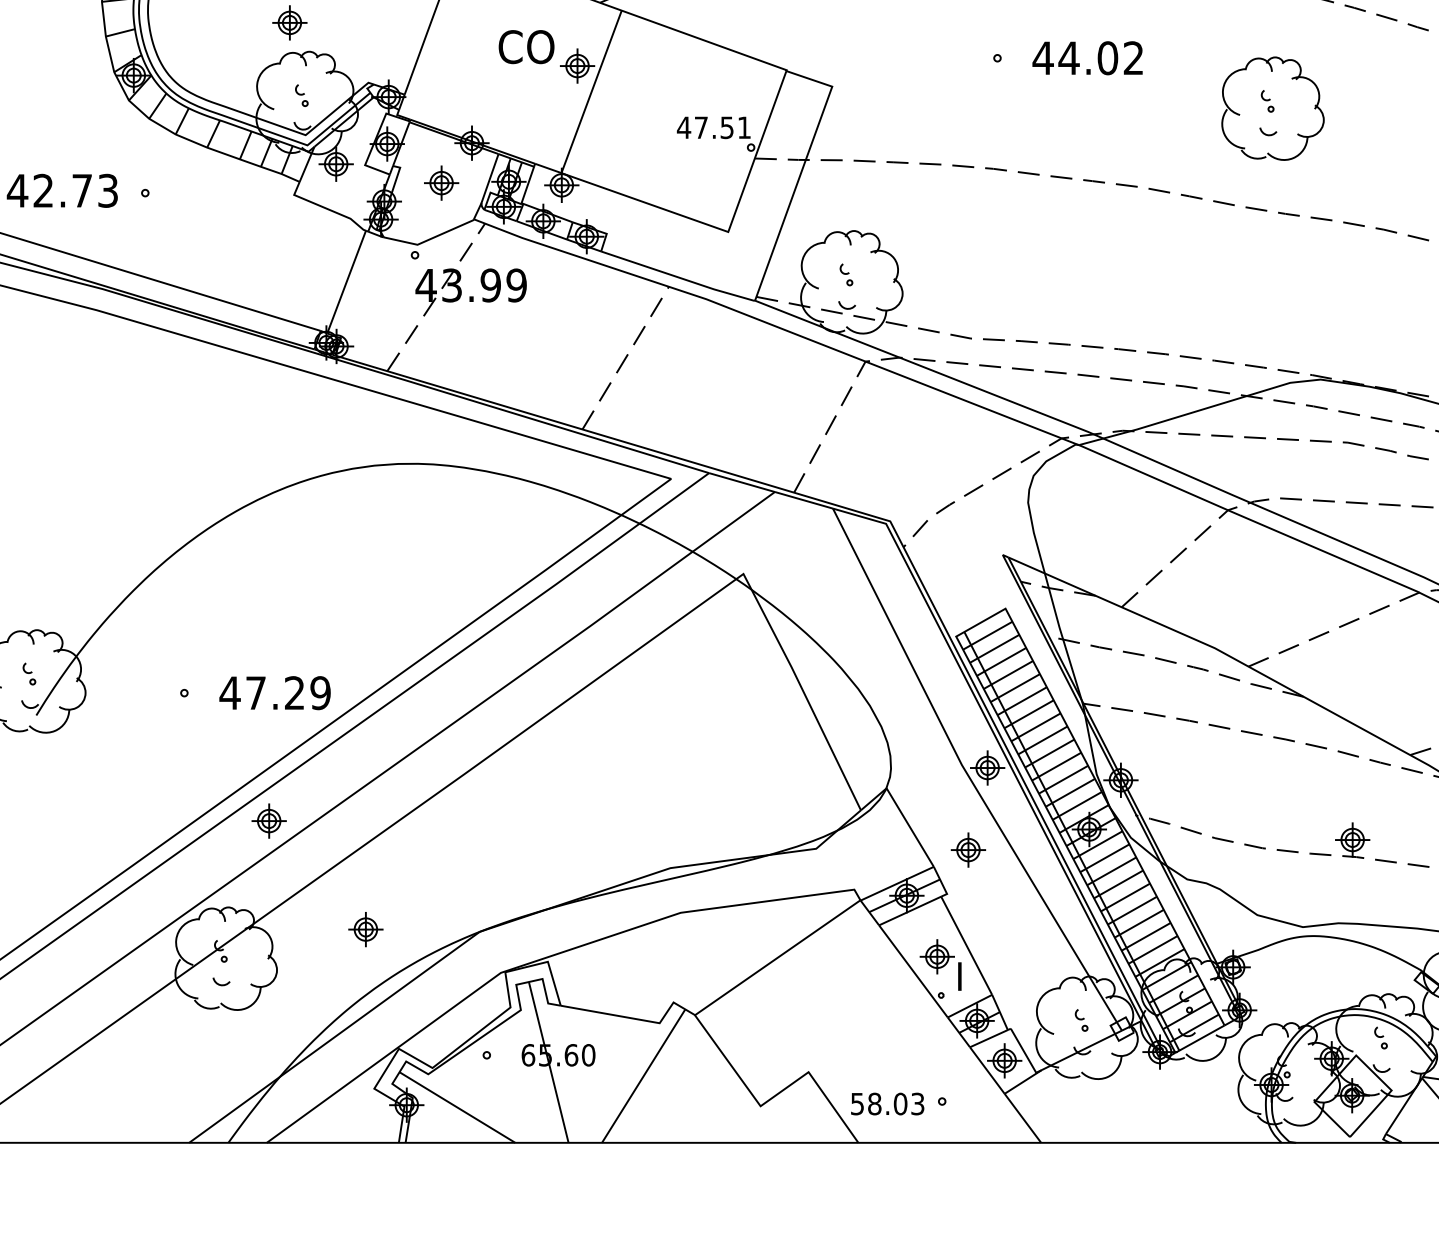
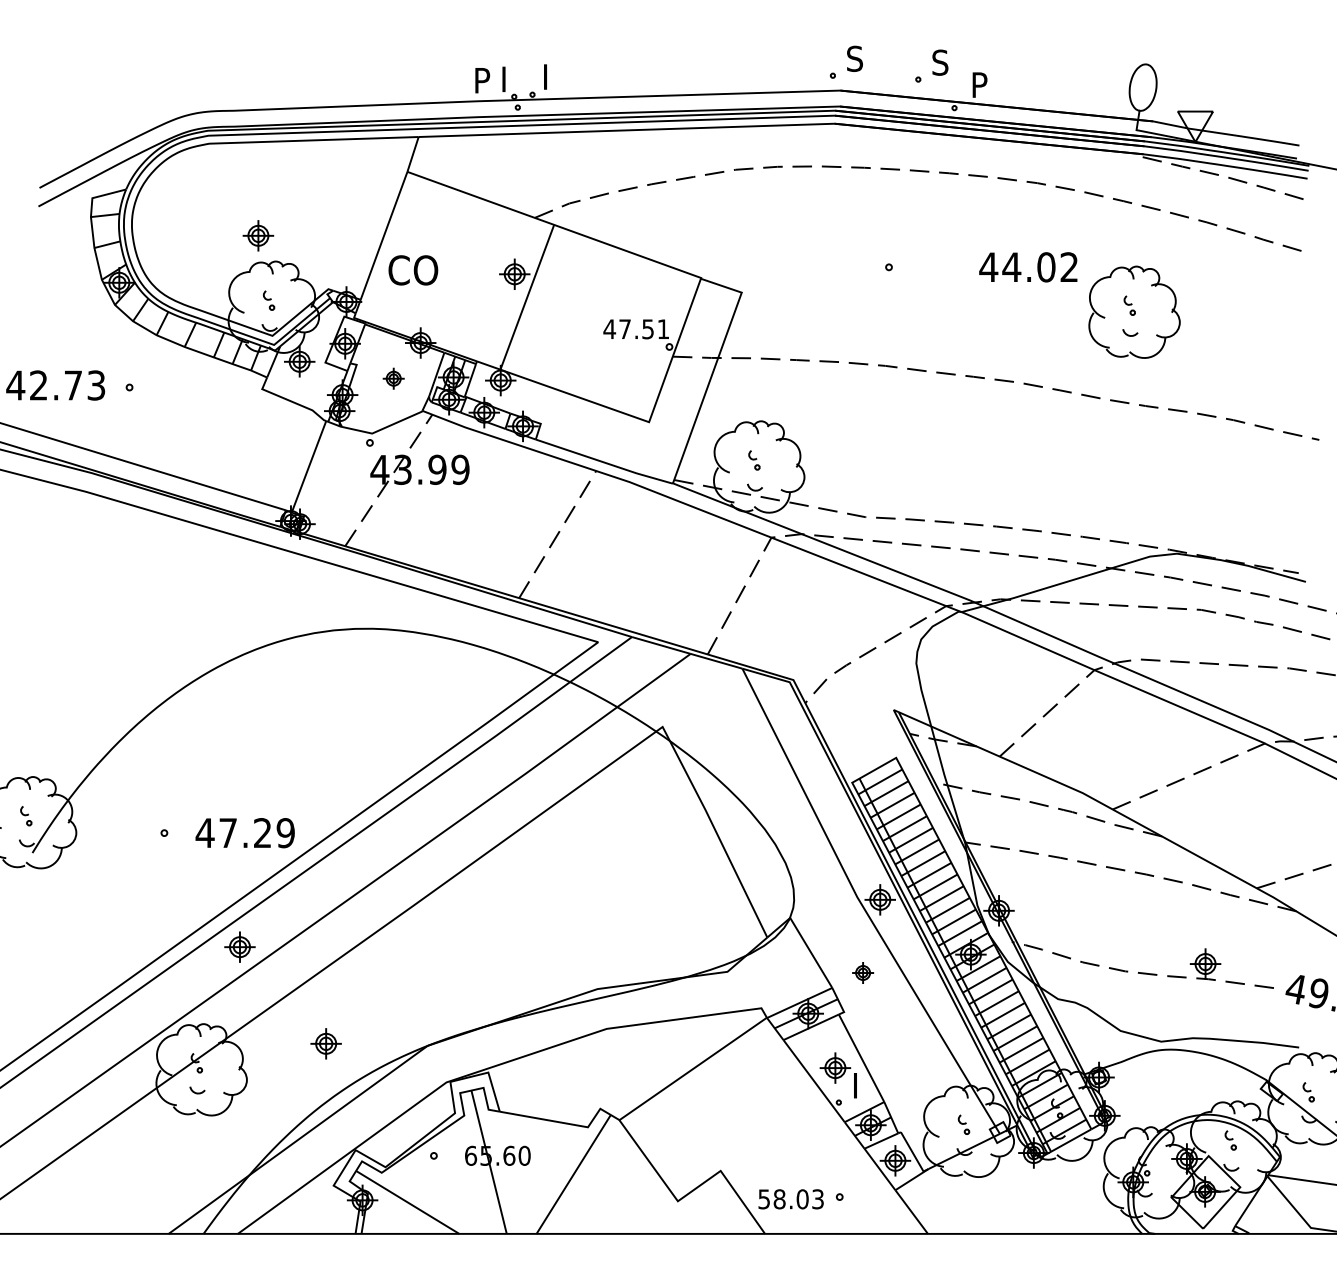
text: (526, 47) -> (413, 270), moved
text: (1087, 58) -> (1028, 267), moved
part: (441, 182) -> (393, 378), size x0.7
part: (967, 849) -> (862, 972), size x0.7

